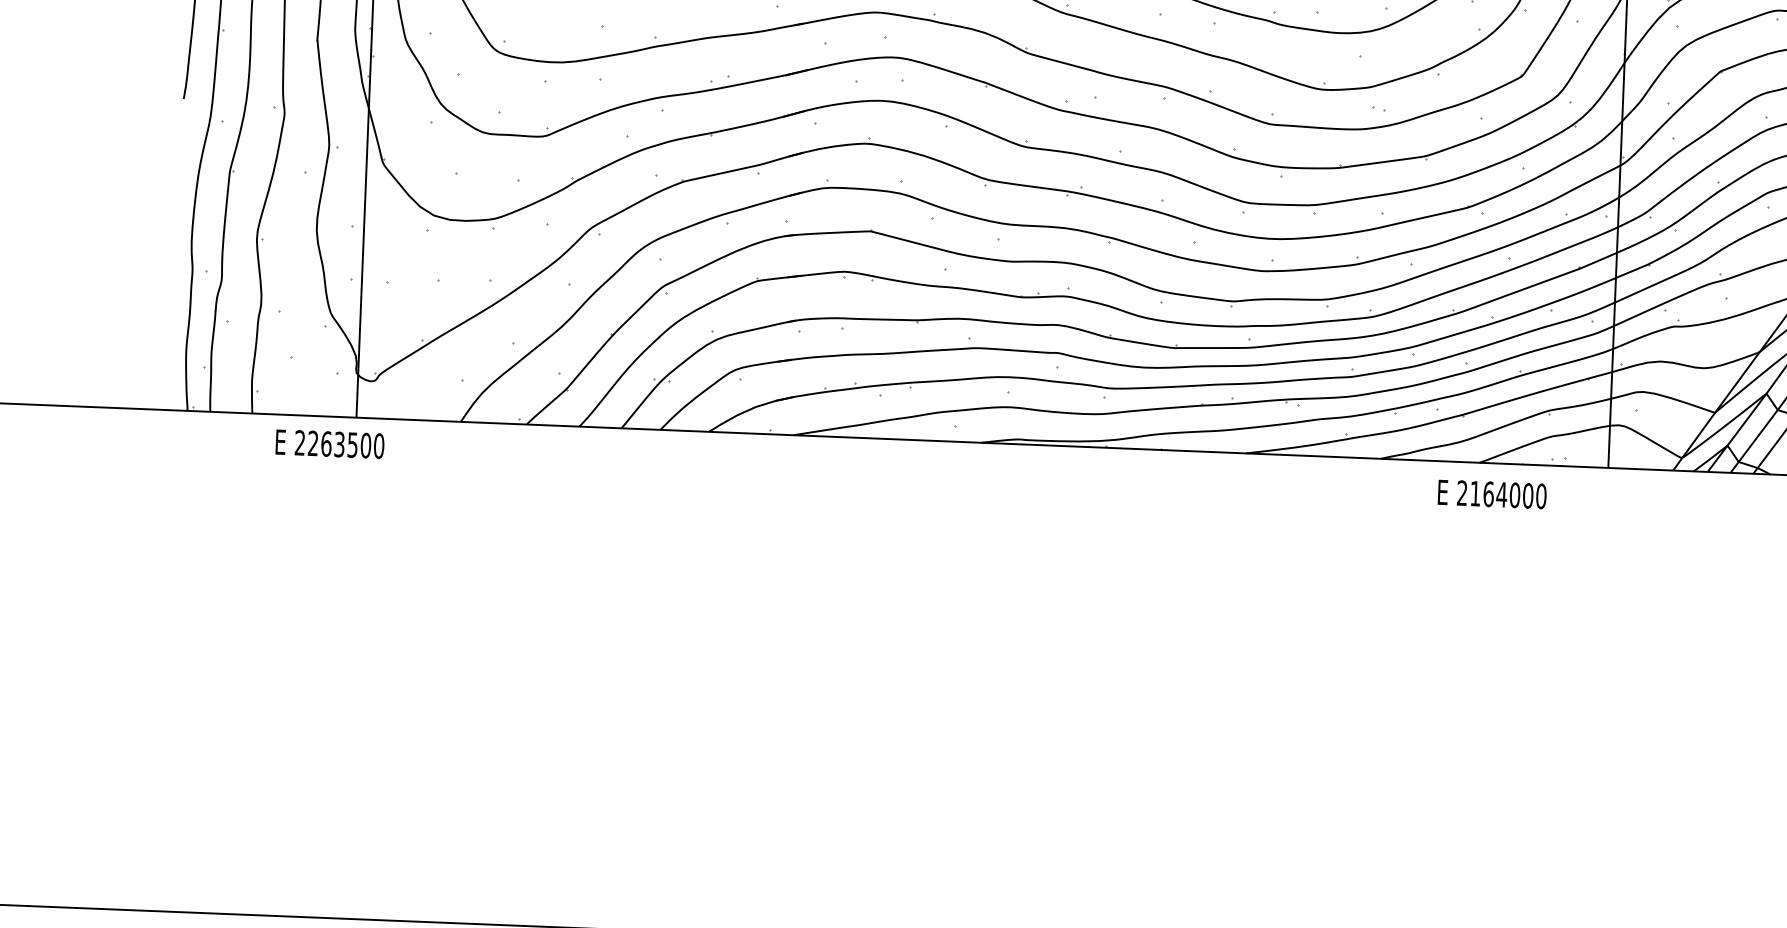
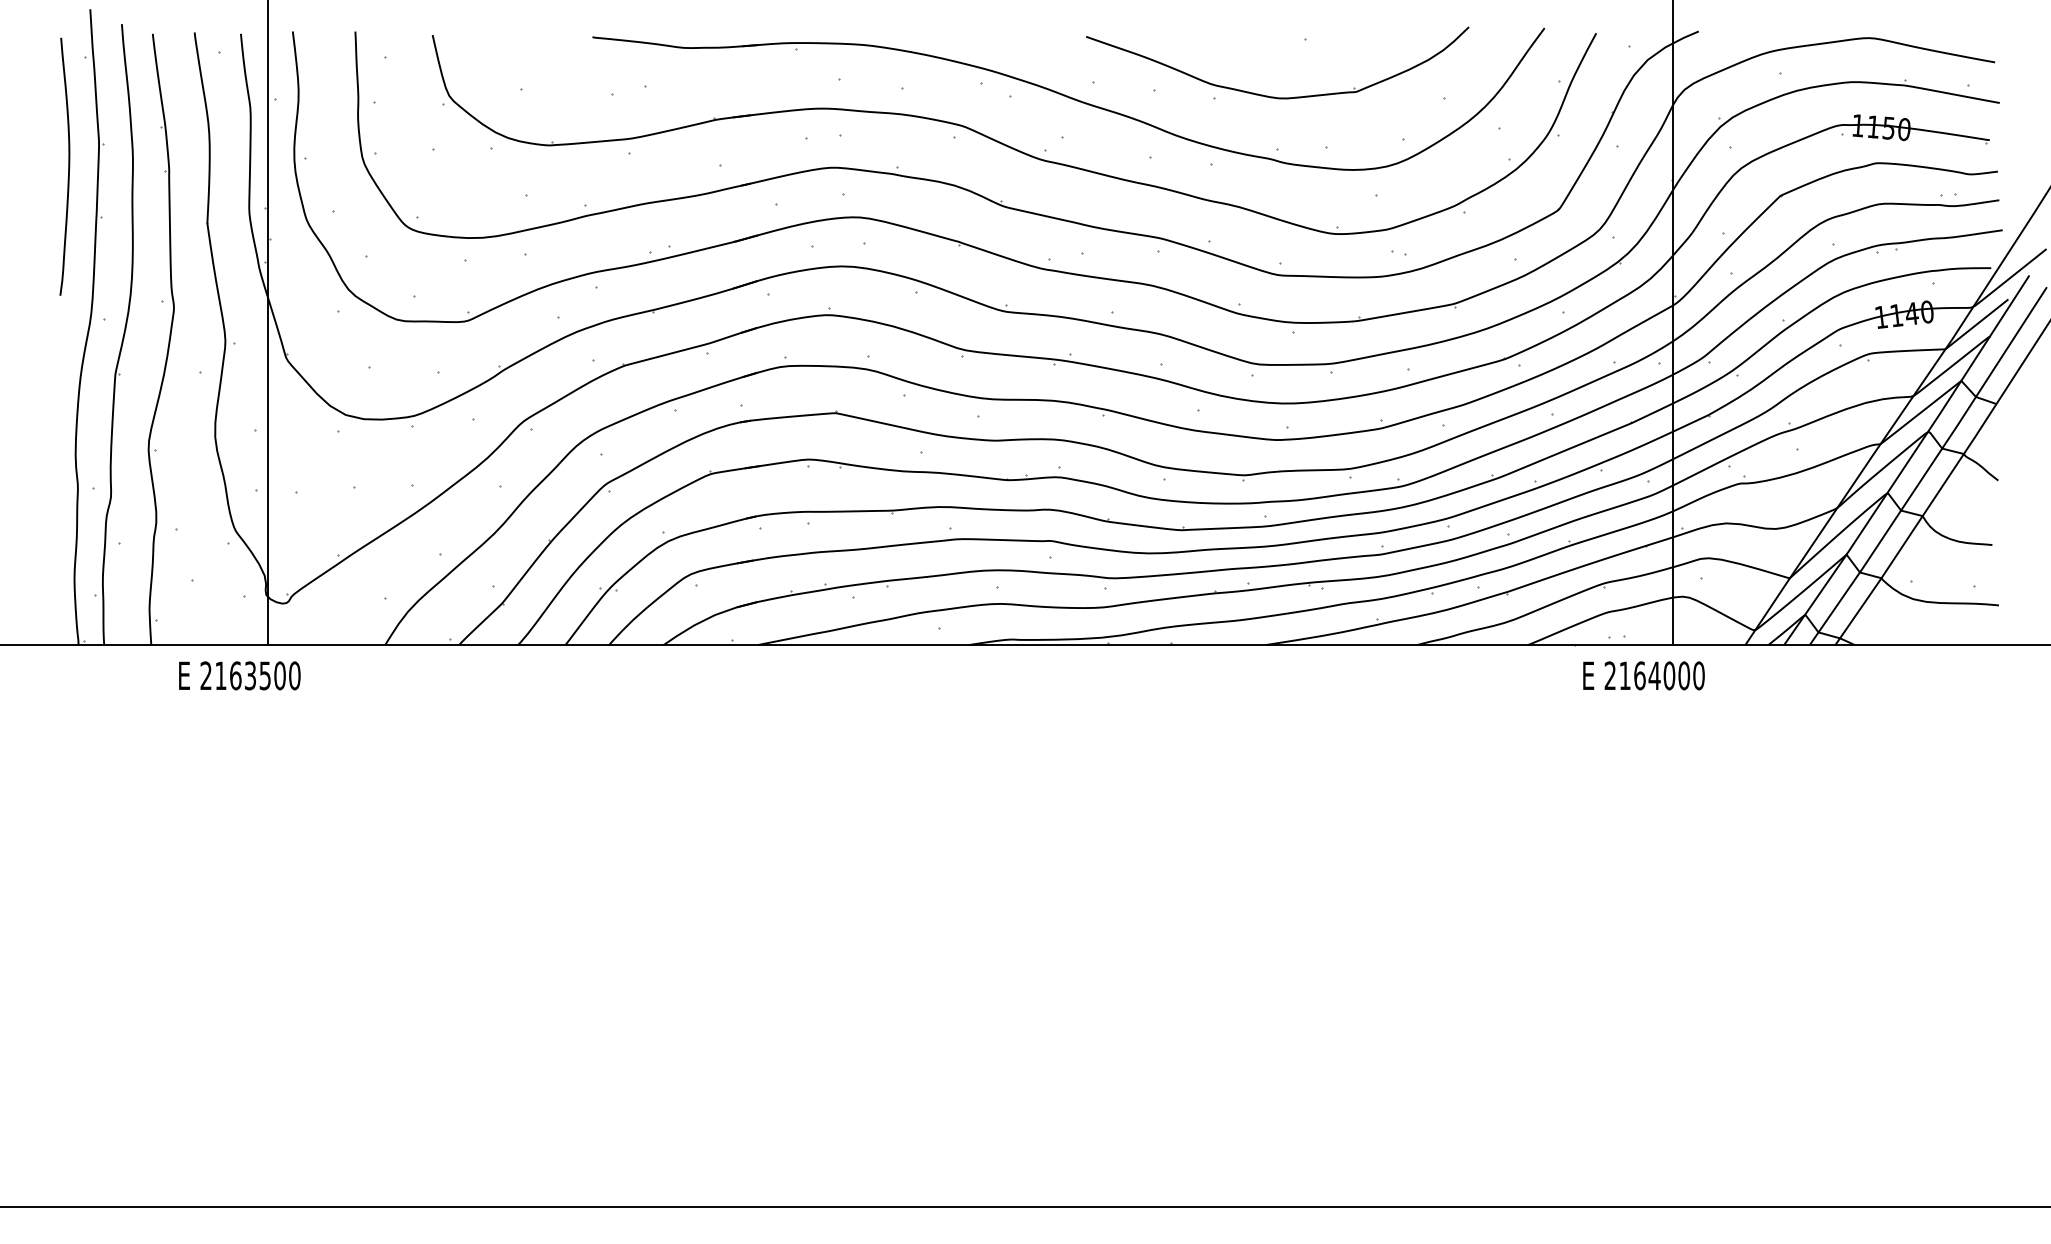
text: (312, 443) -> (220, 675), 2263500 -> 2163500
text: (1491, 494) -> (1643, 675), moved

